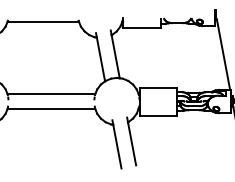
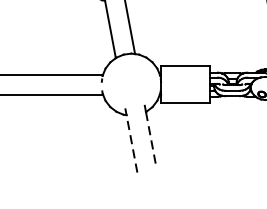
line: (132, 143) -> (151, 139), solid -> dashed
line: (117, 146) -> (132, 143), solid -> dashed

